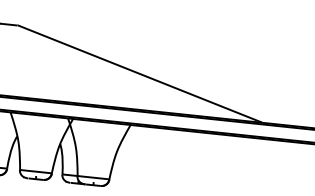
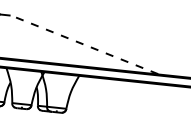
line: (139, 73) -> (84, 44), solid -> dashed

